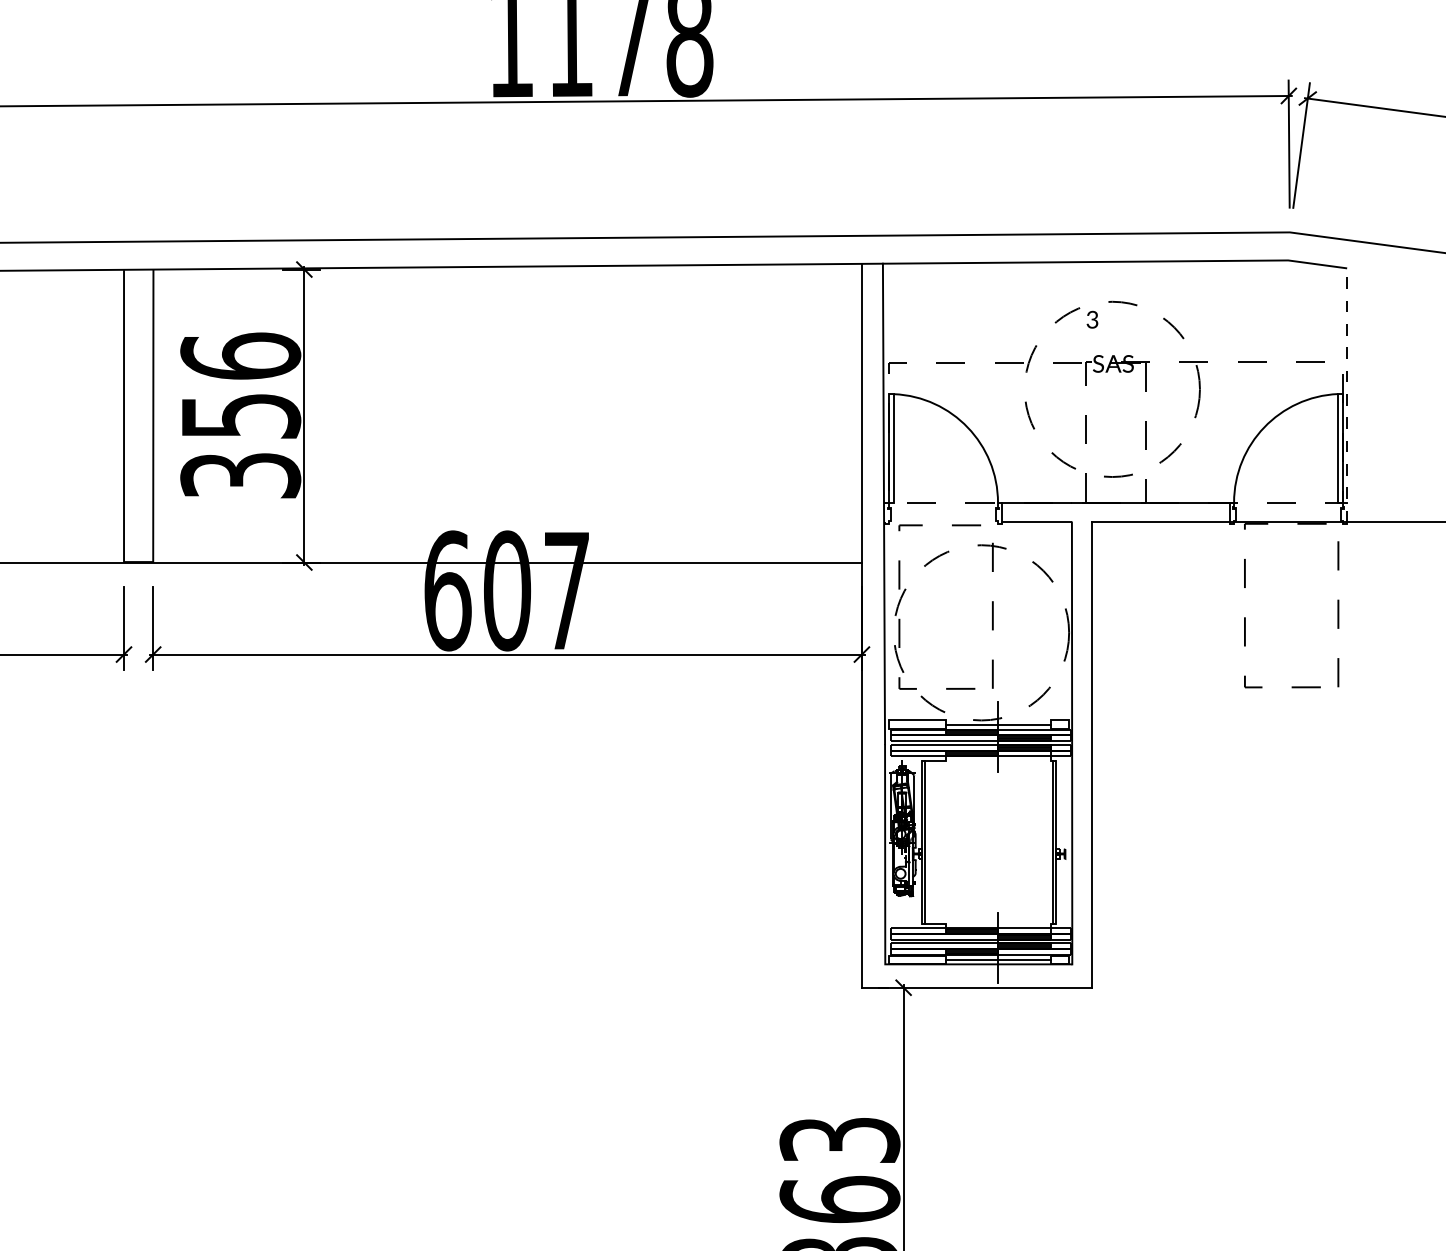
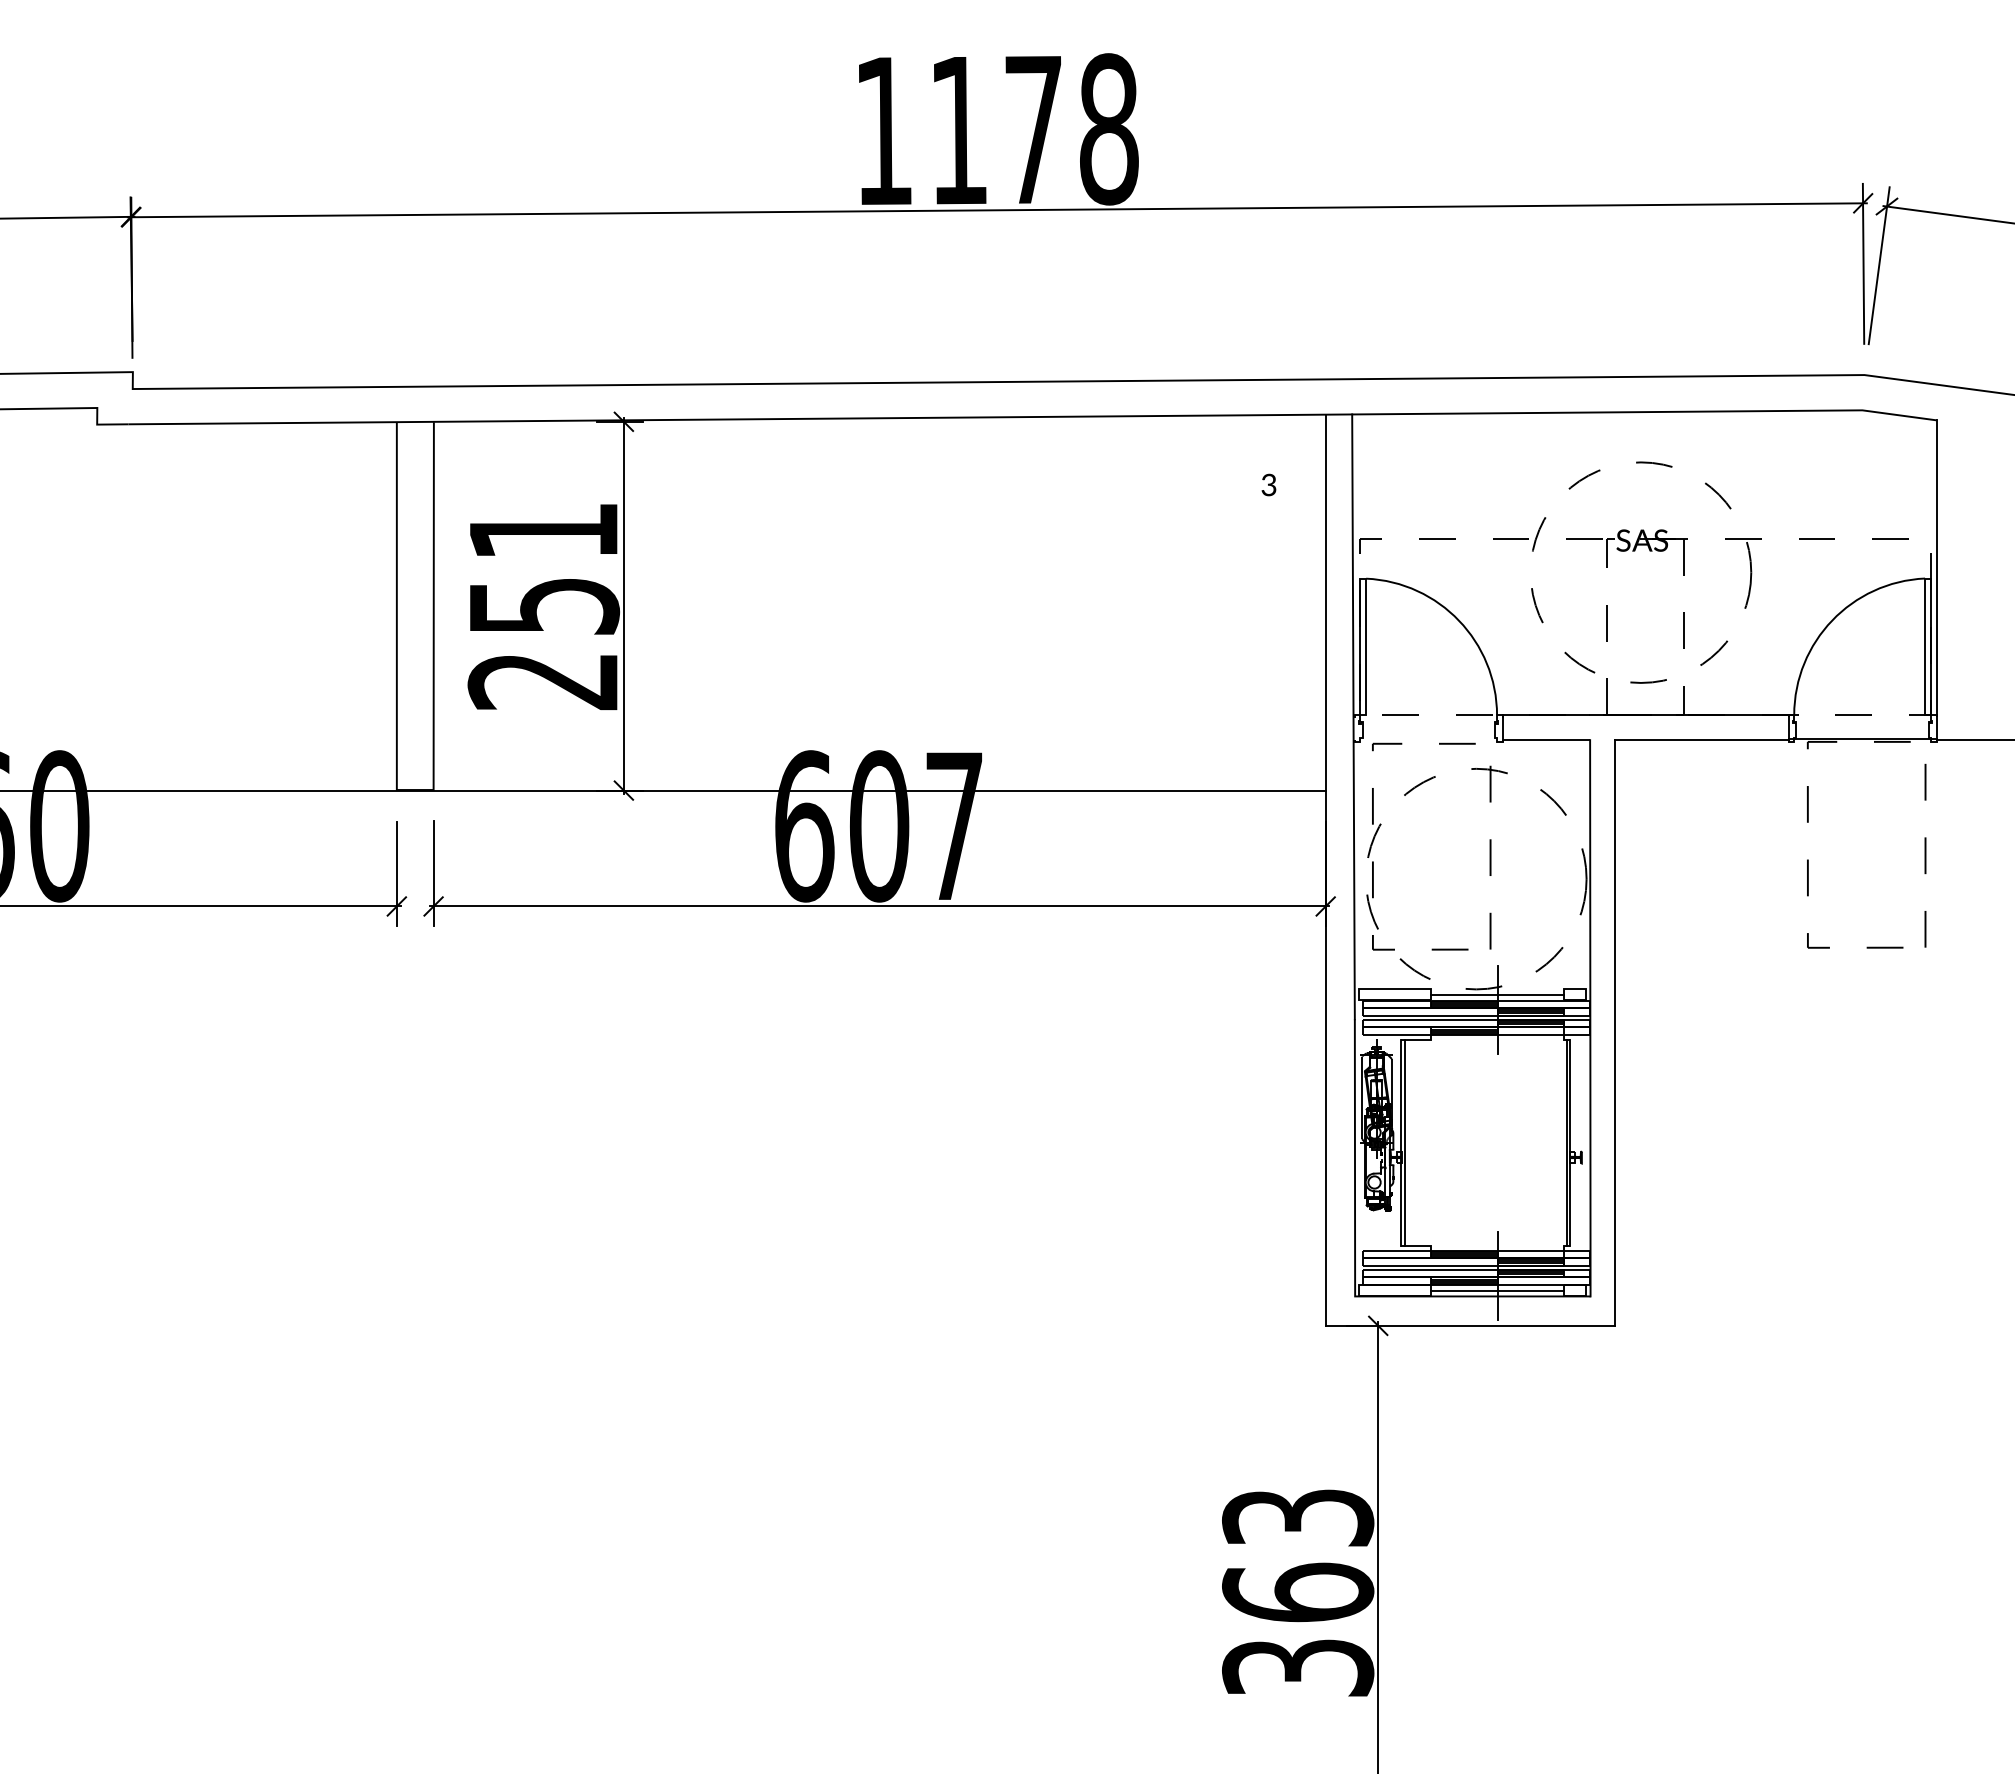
text: (1092, 319) -> (1268, 484), moved
line: (1347, 395) -> (1936, 580), dashed -> solid
text: (240, 415) -> (543, 605), 356 -> 251

